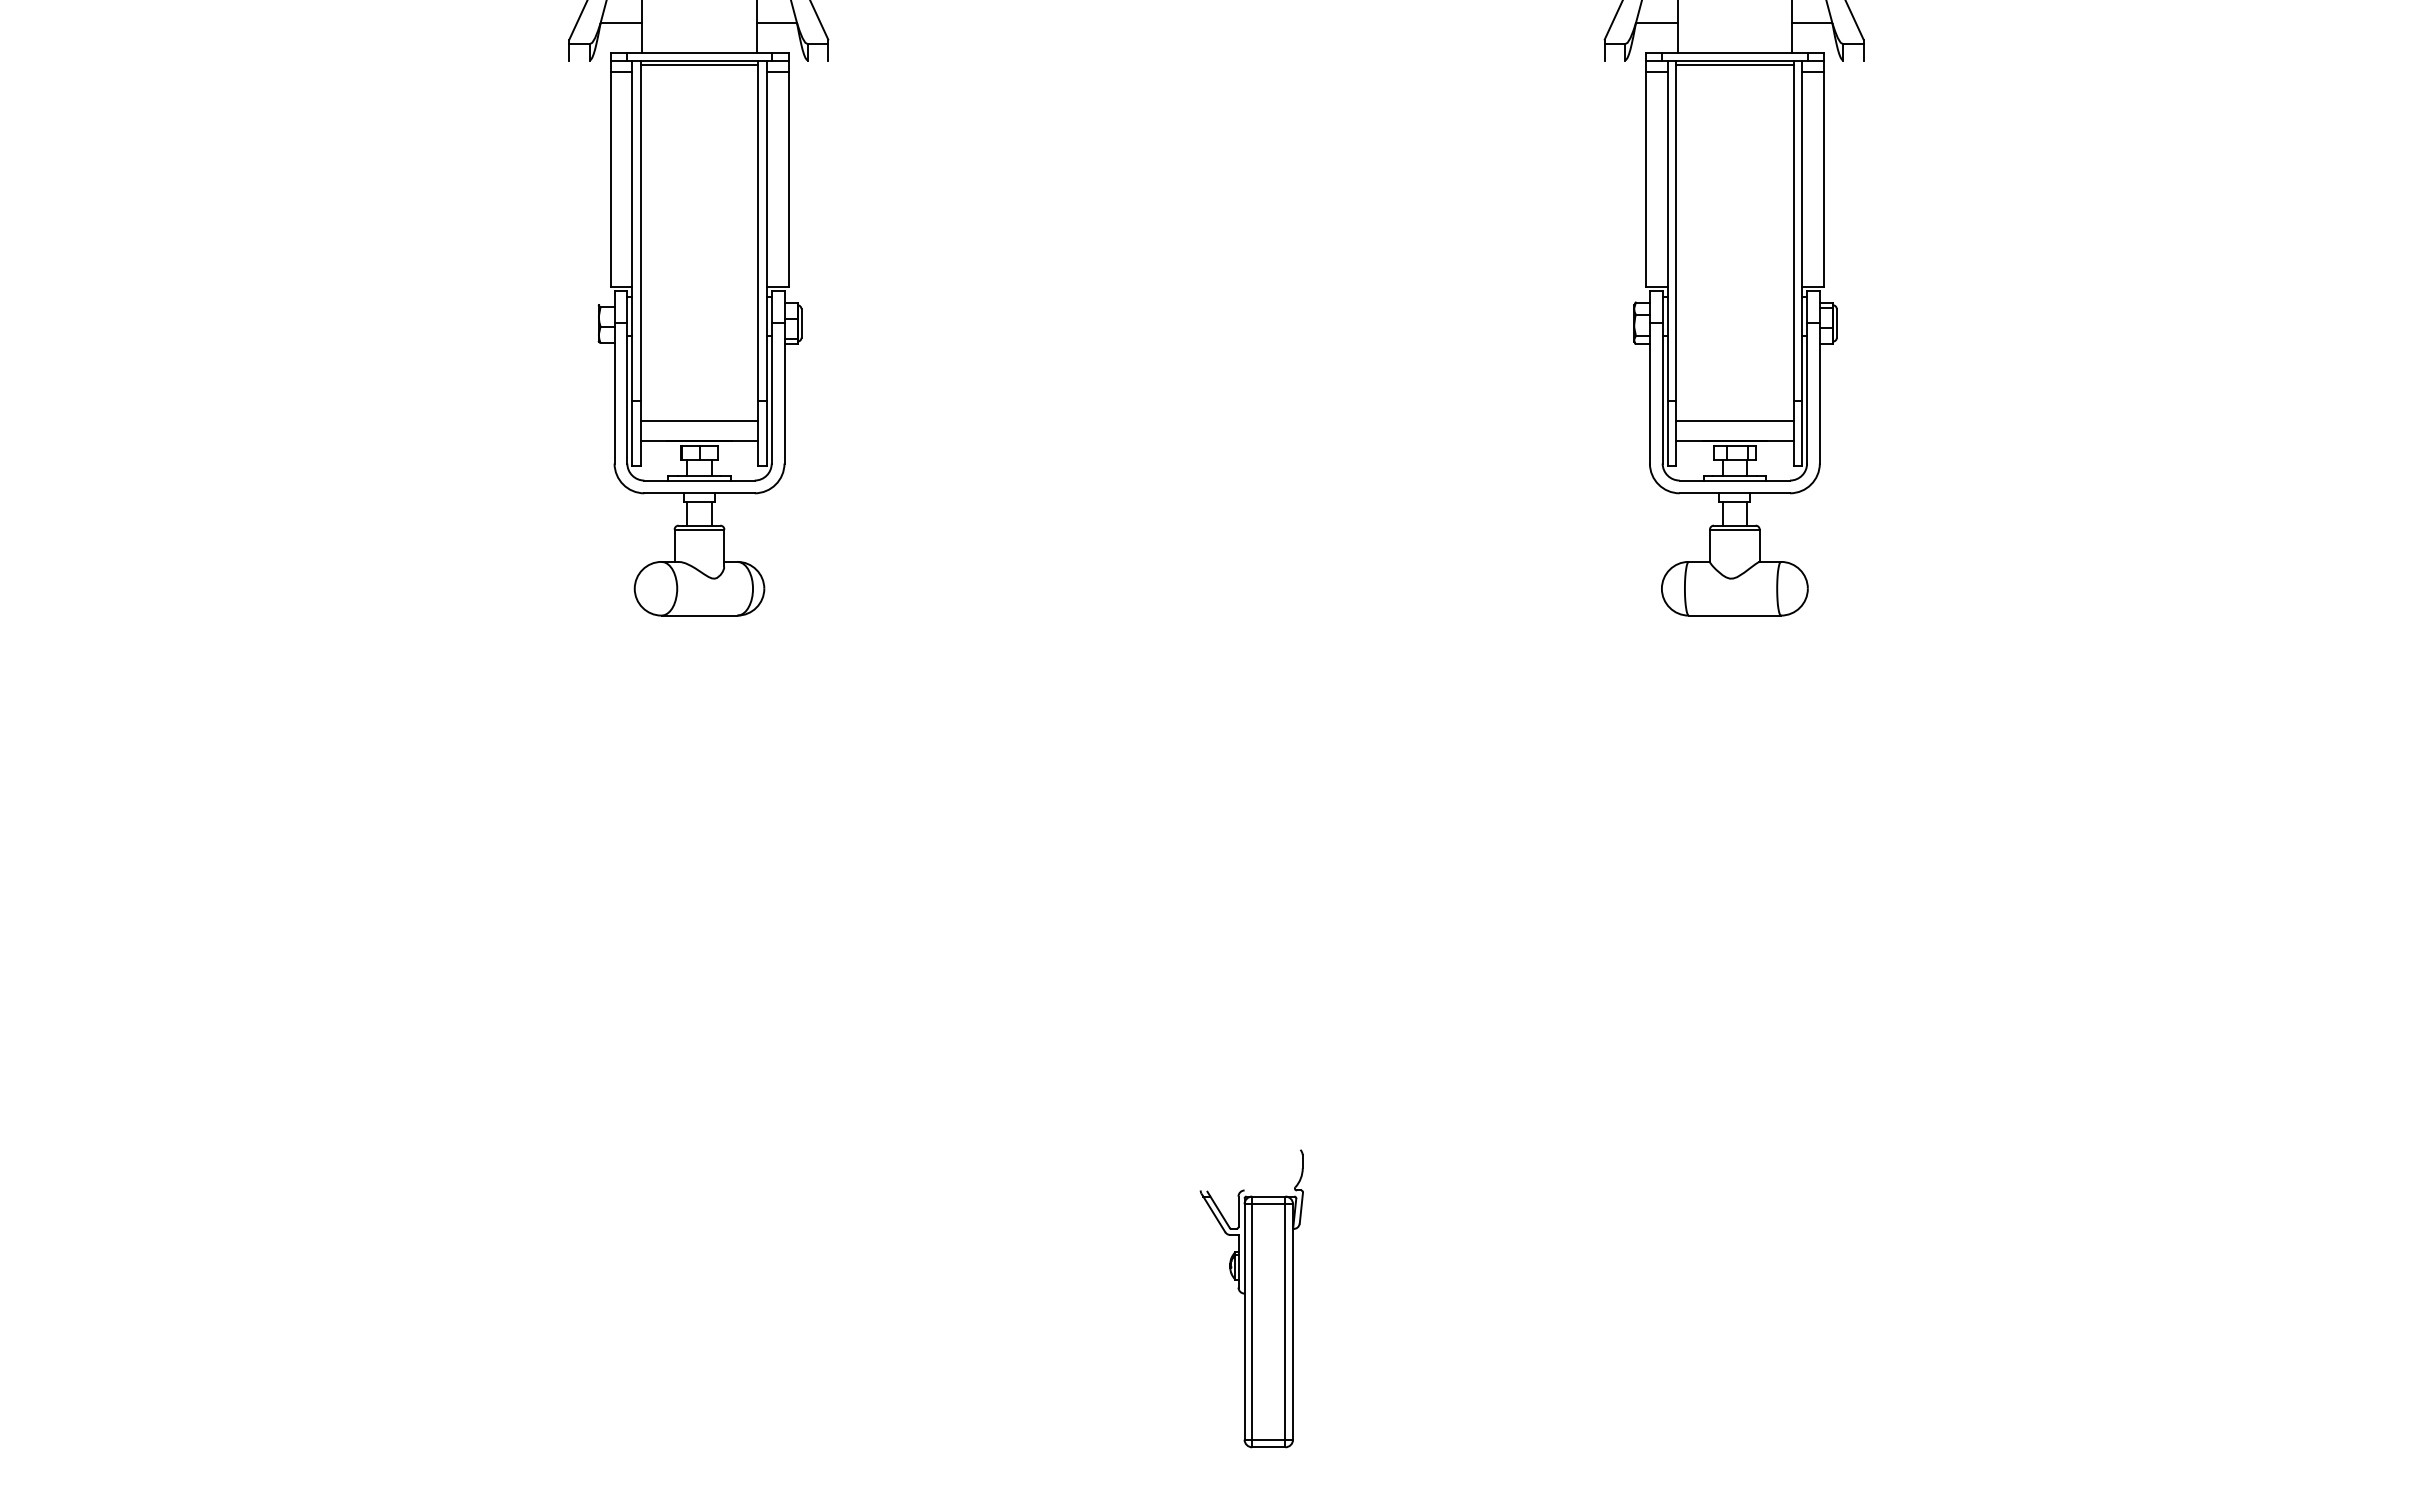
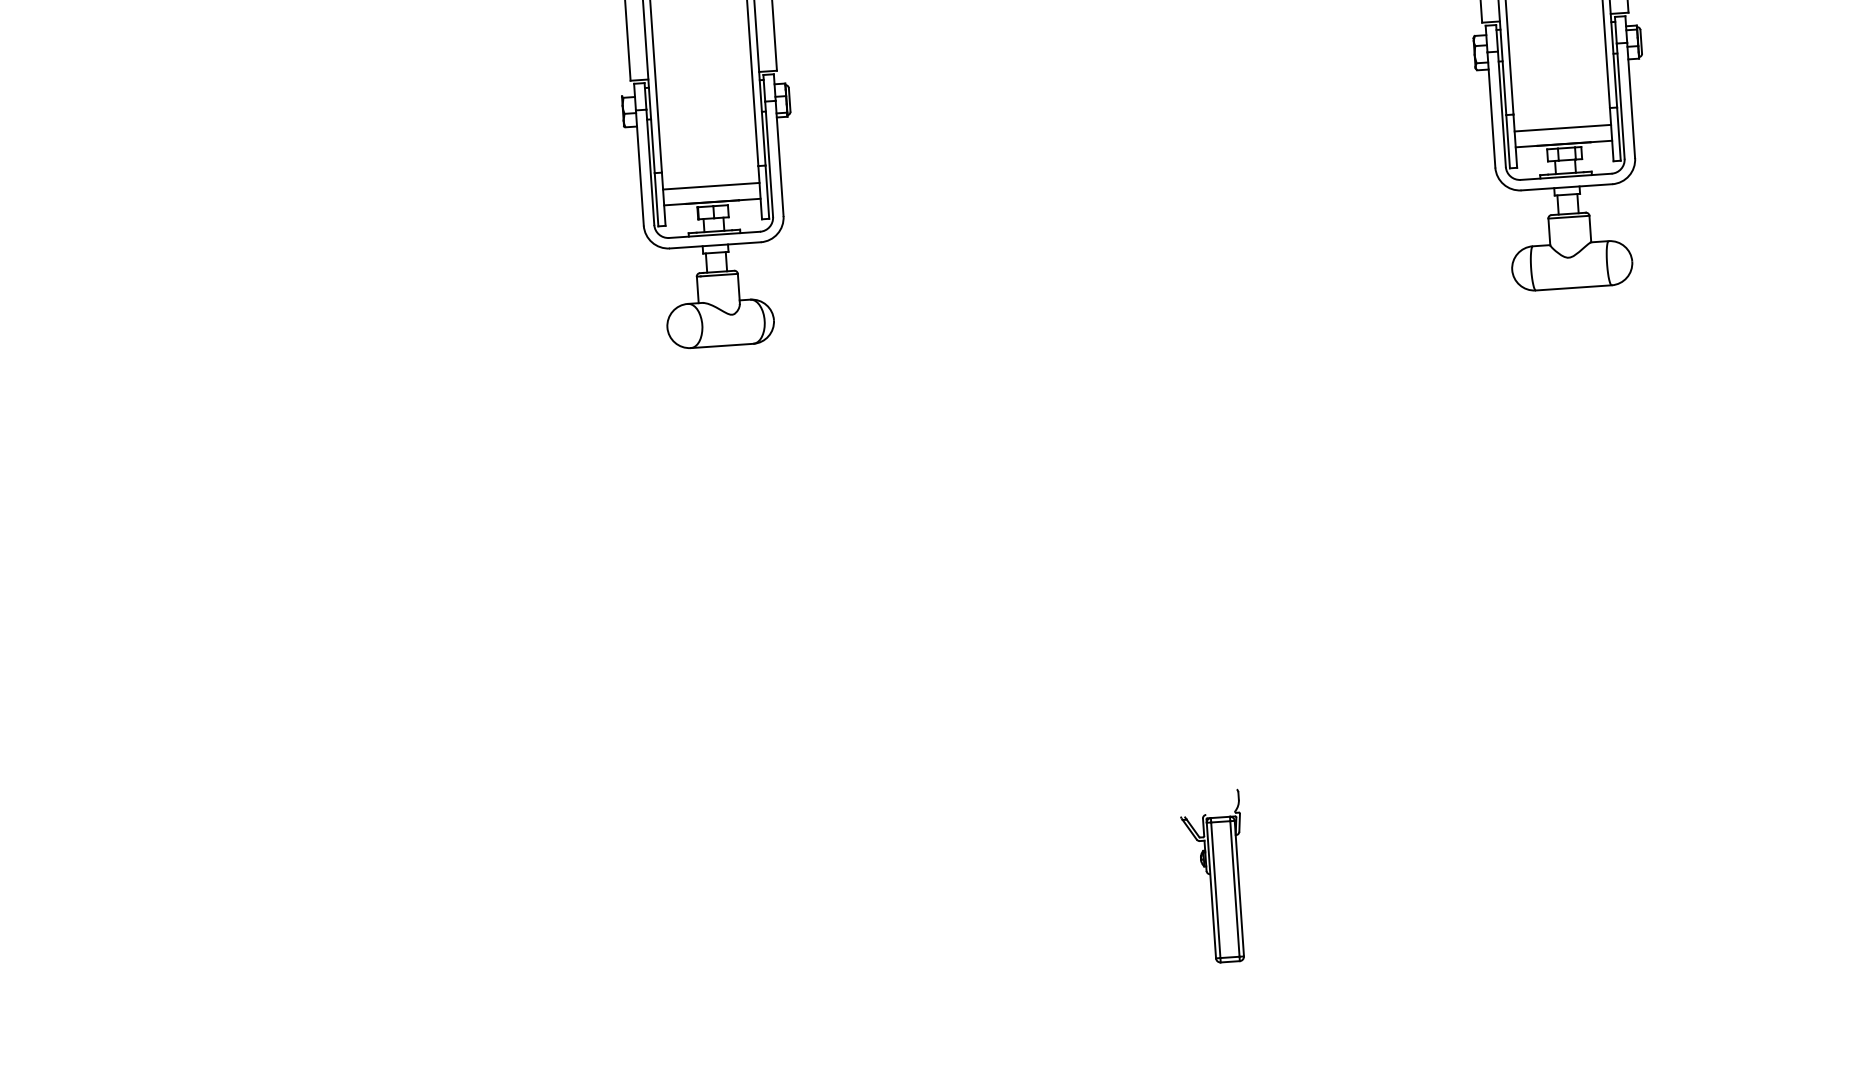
part: (1251, 1298) -> (1214, 876), size x0.7

